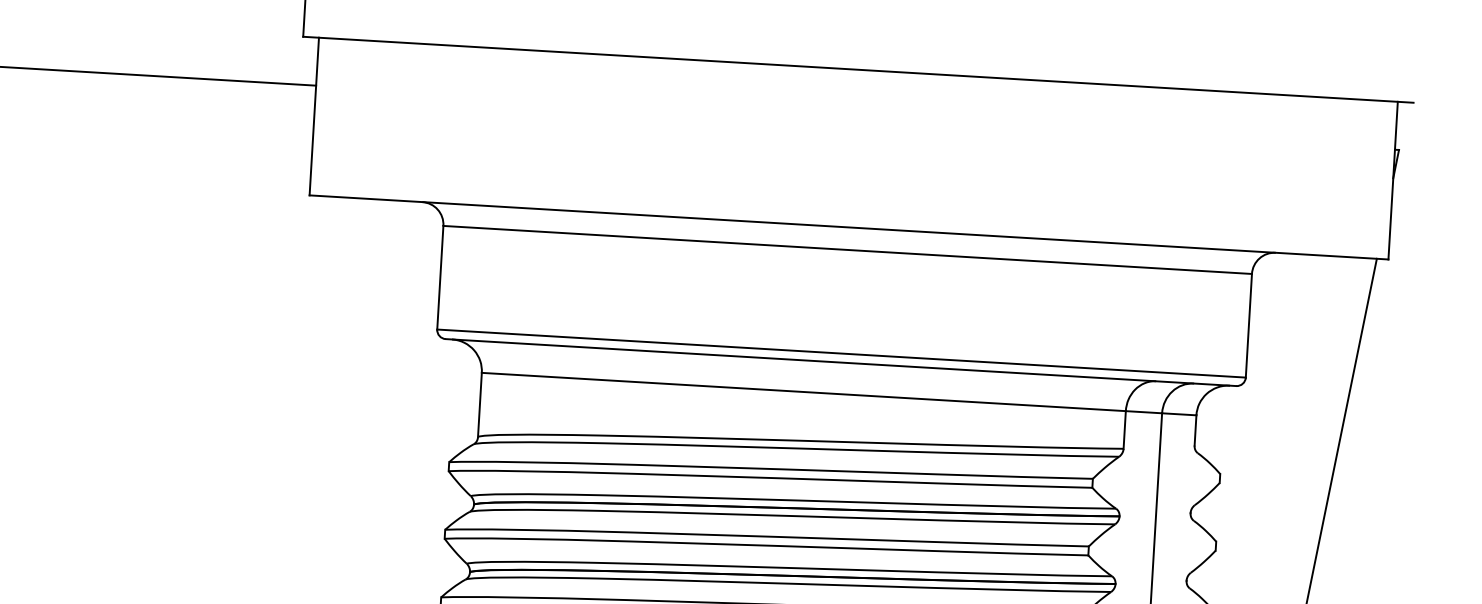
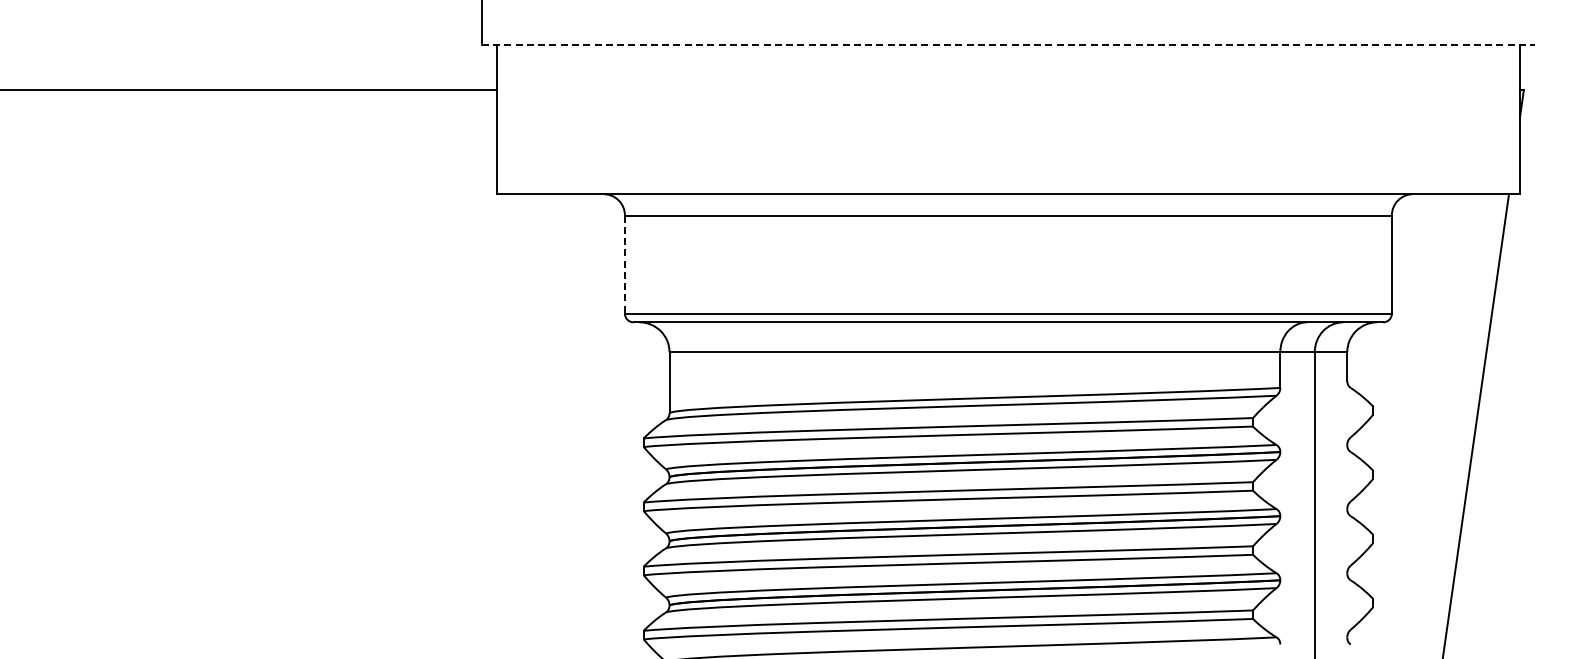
line: (858, 69) -> (1008, 44), solid -> dashed
line: (439, 278) -> (624, 265), solid -> dashed

